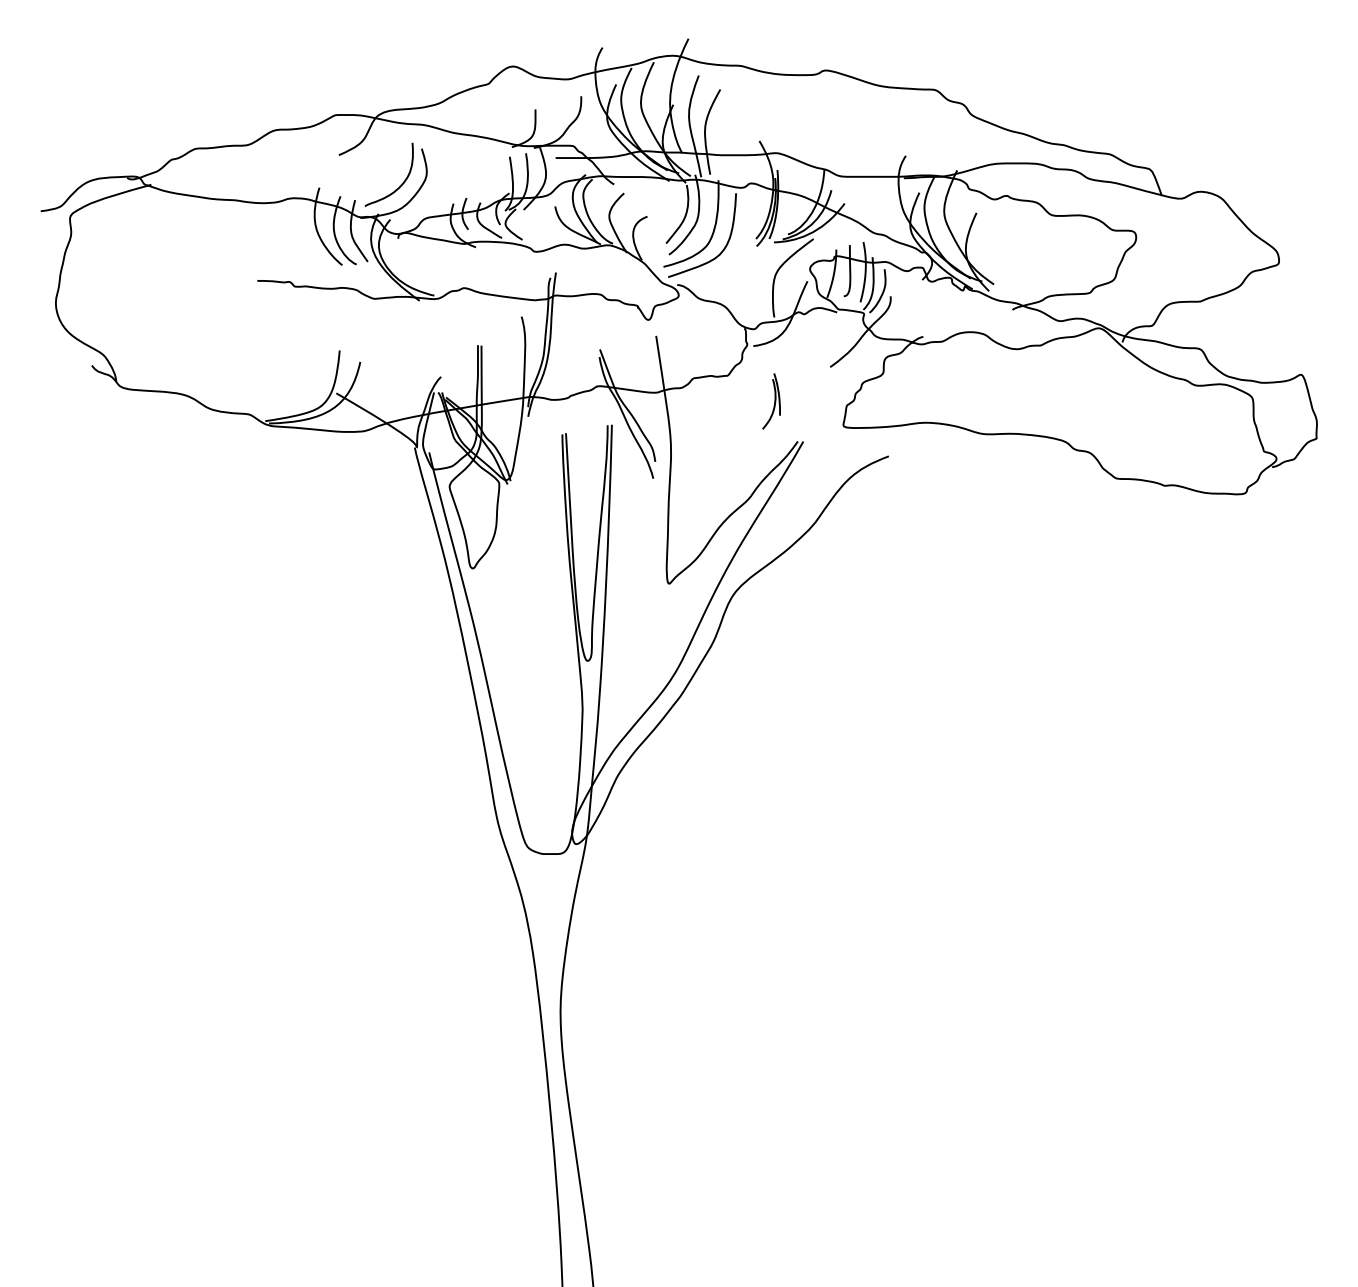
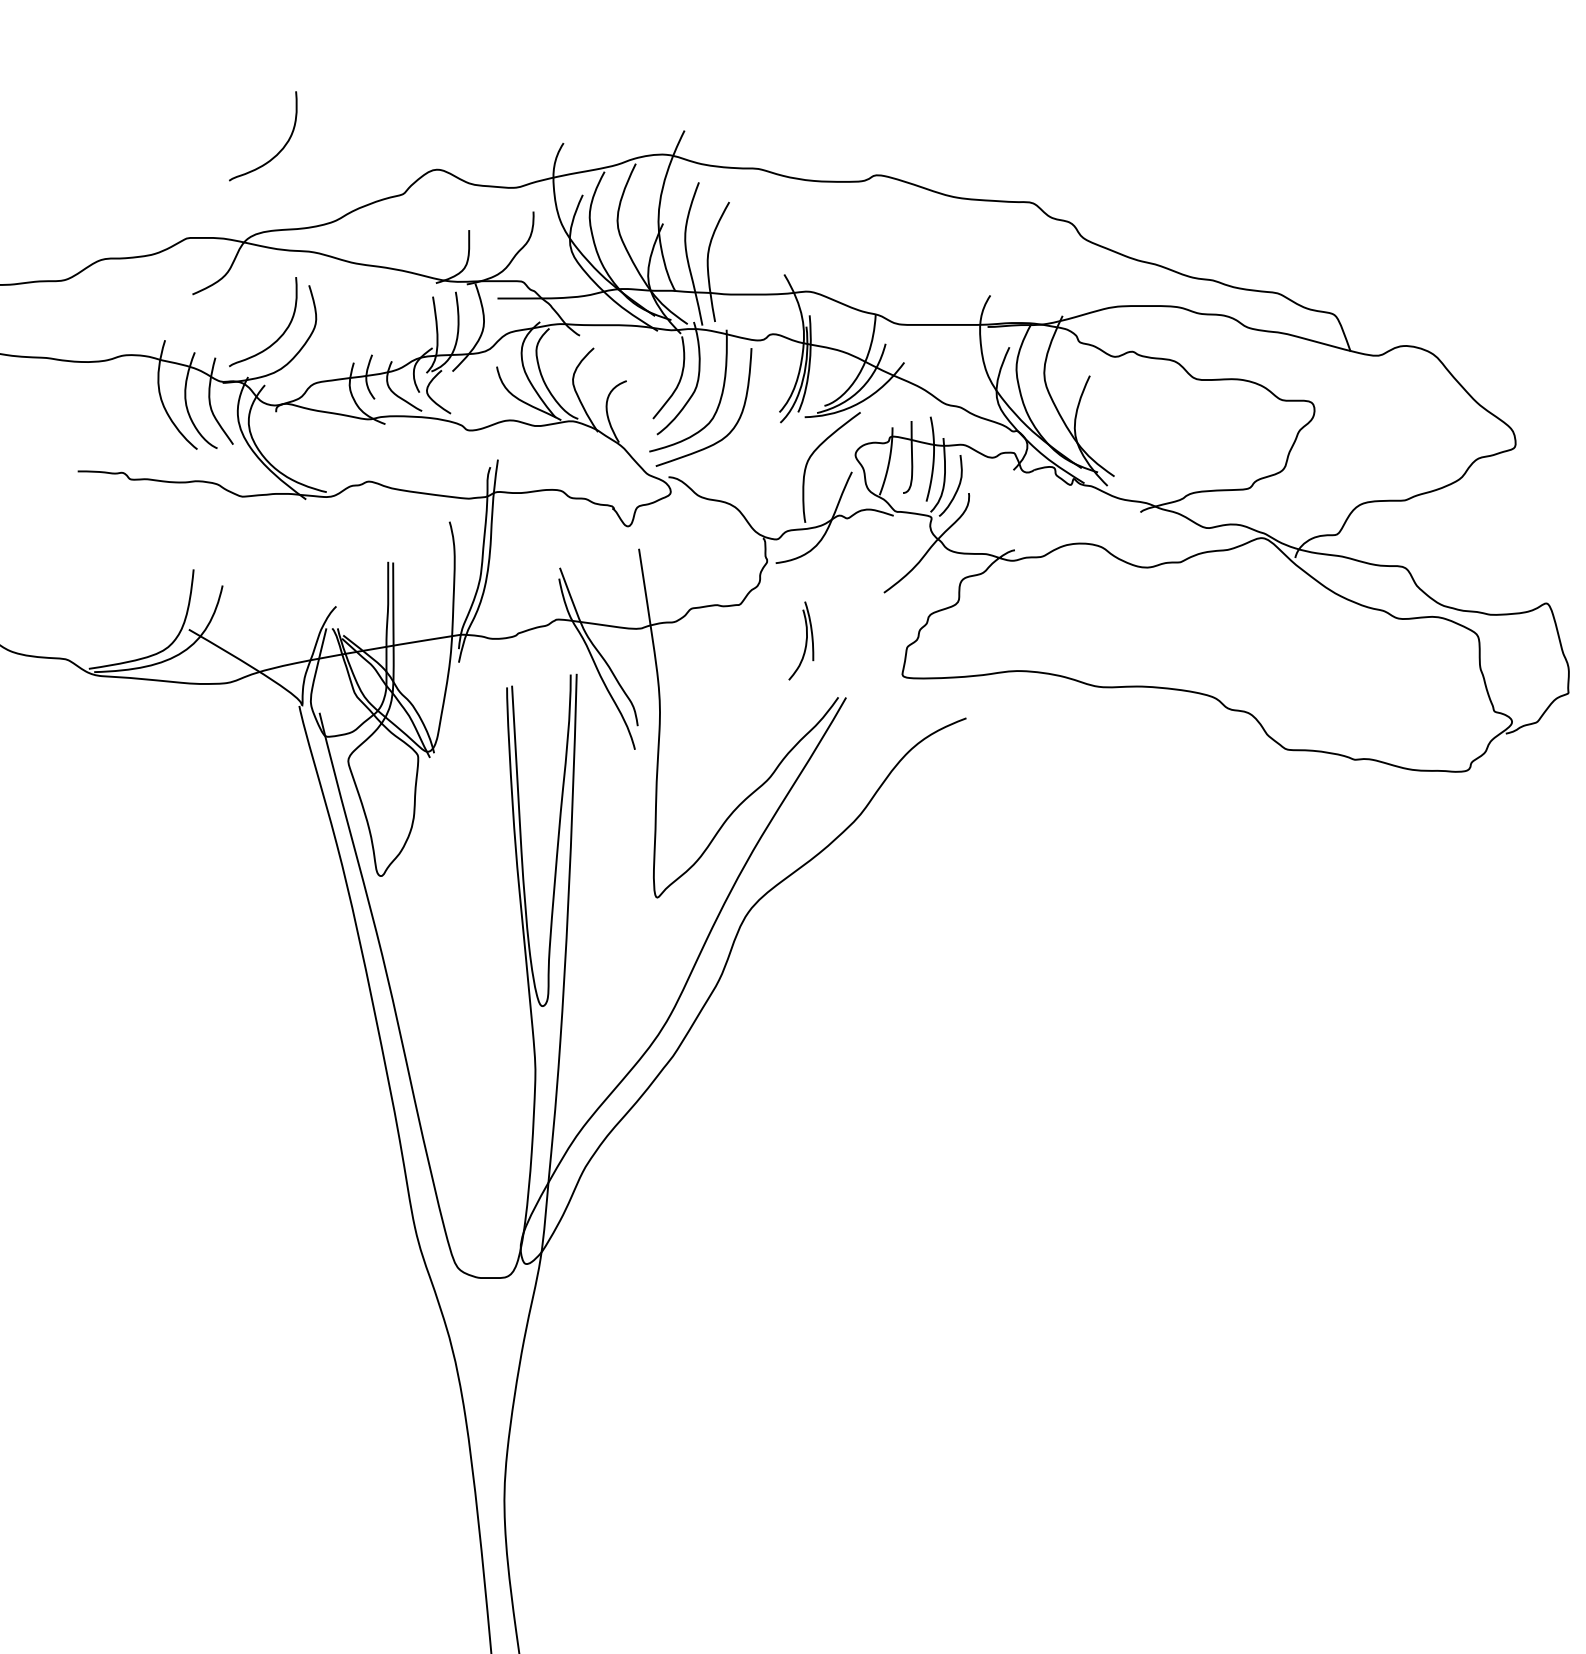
curve: (401, 51) -> (280, 148), added

